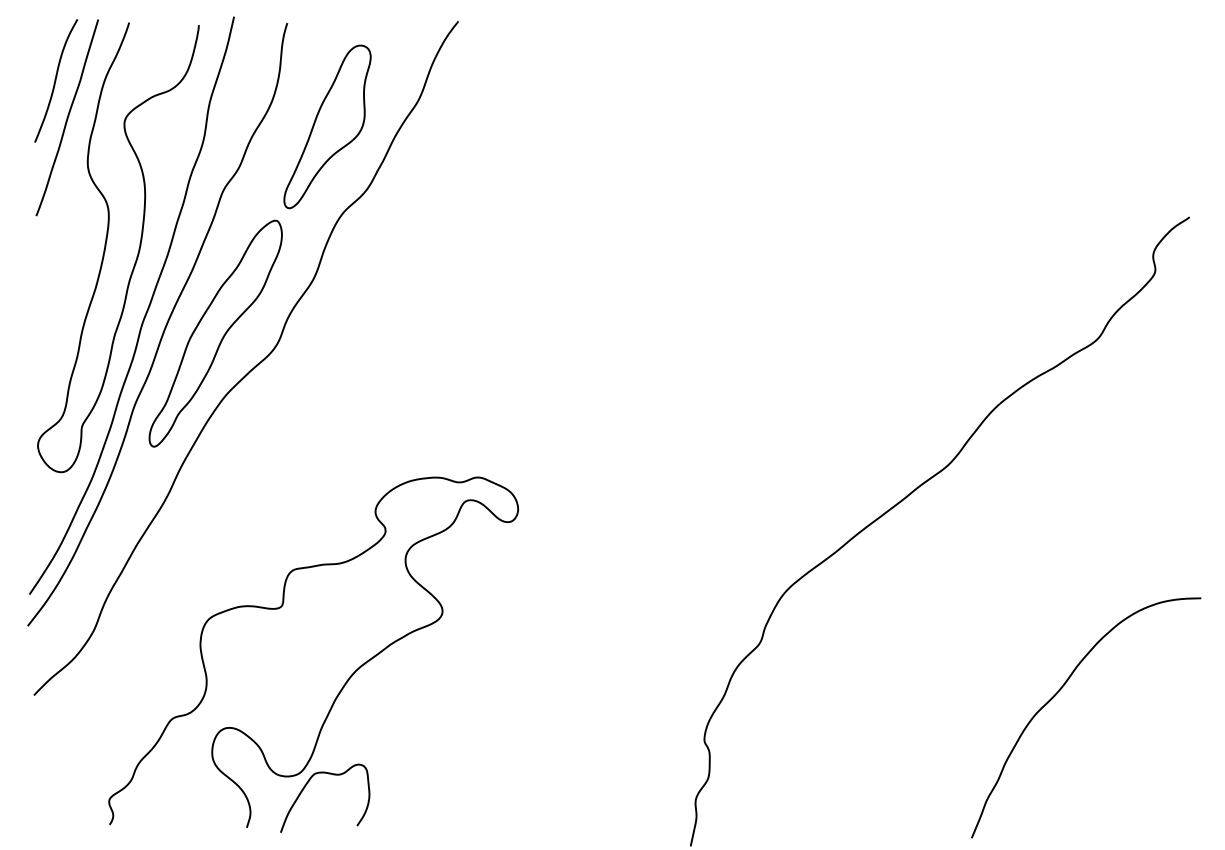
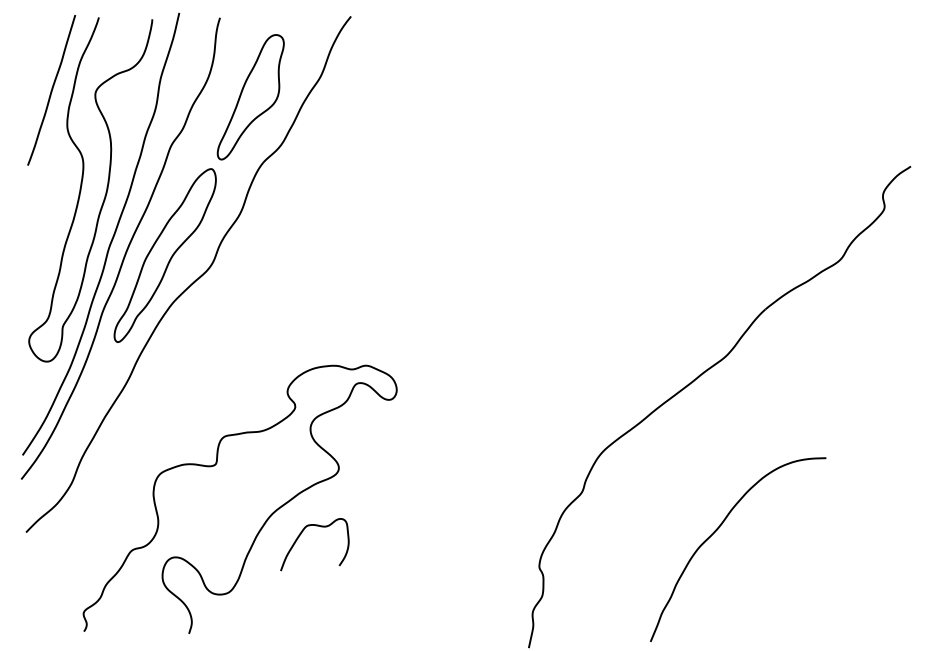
curve: (55, 80) -> (42, 61), removed
curve: (1056, 695) -> (715, 532), moved
curve: (308, 783) -> (302, 533), moved

